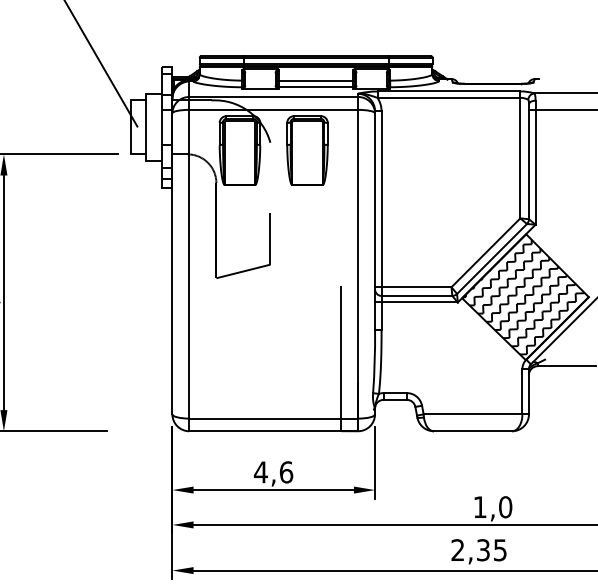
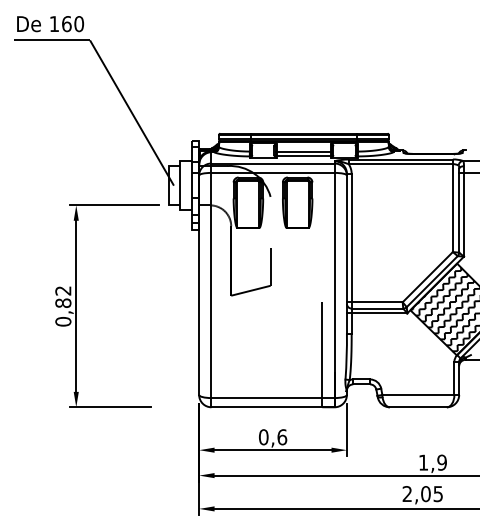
text: (260, 472) -> (263, 437), 4,6 -> 0,6
text: (504, 506) -> (441, 462), 1,0 -> 1,9
text: (482, 550) -> (425, 494), 2,35 -> 2,05

